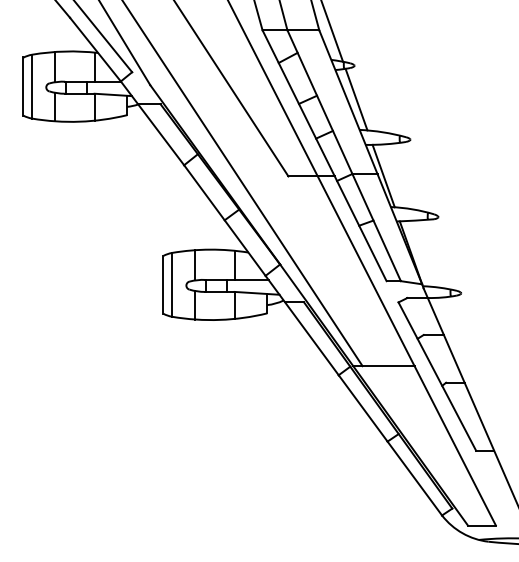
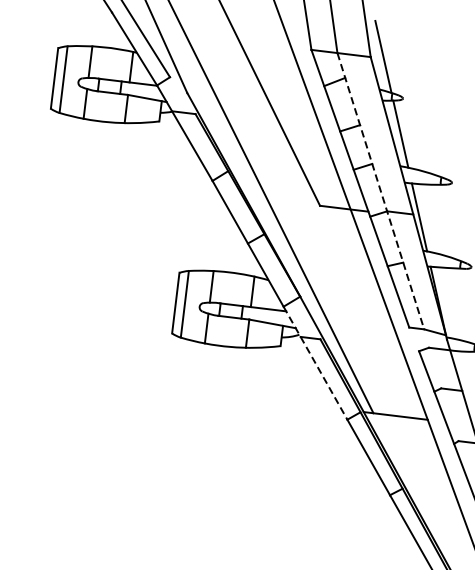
line: (344, 155) -> (381, 191), solid -> dashed
line: (302, 325) -> (315, 363), solid -> dashed

